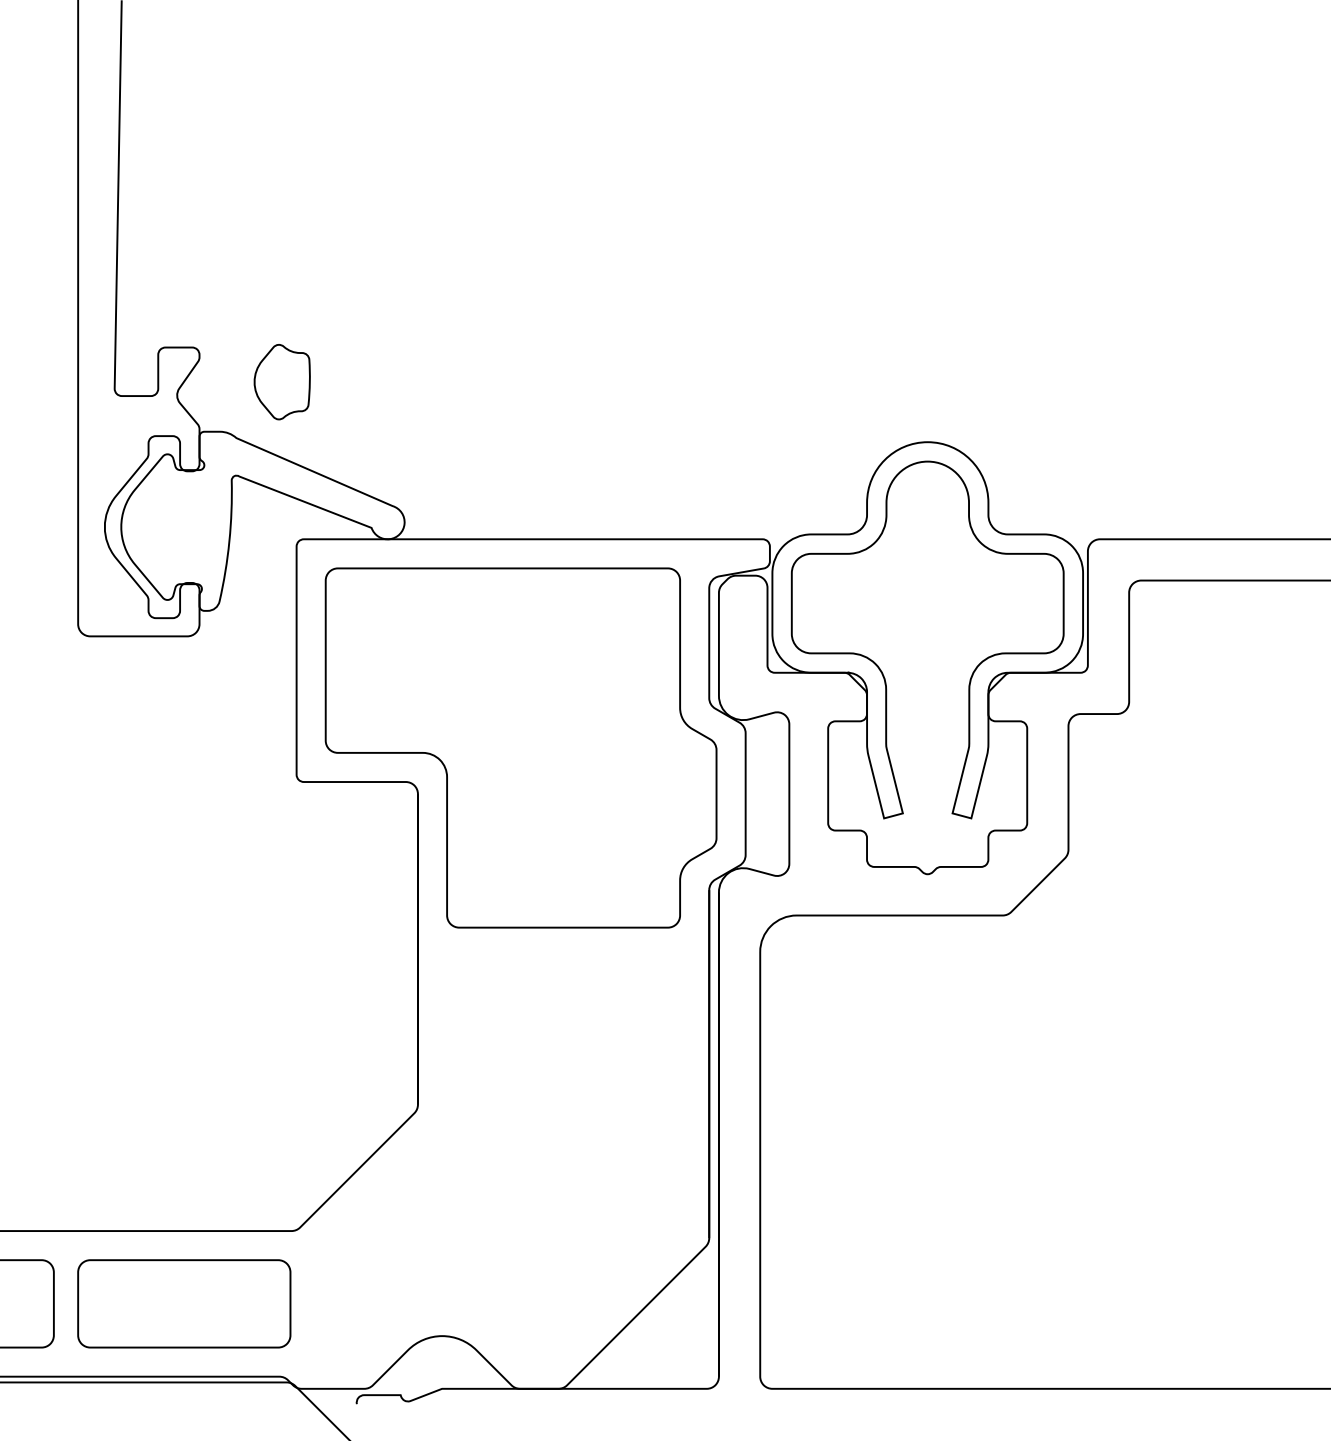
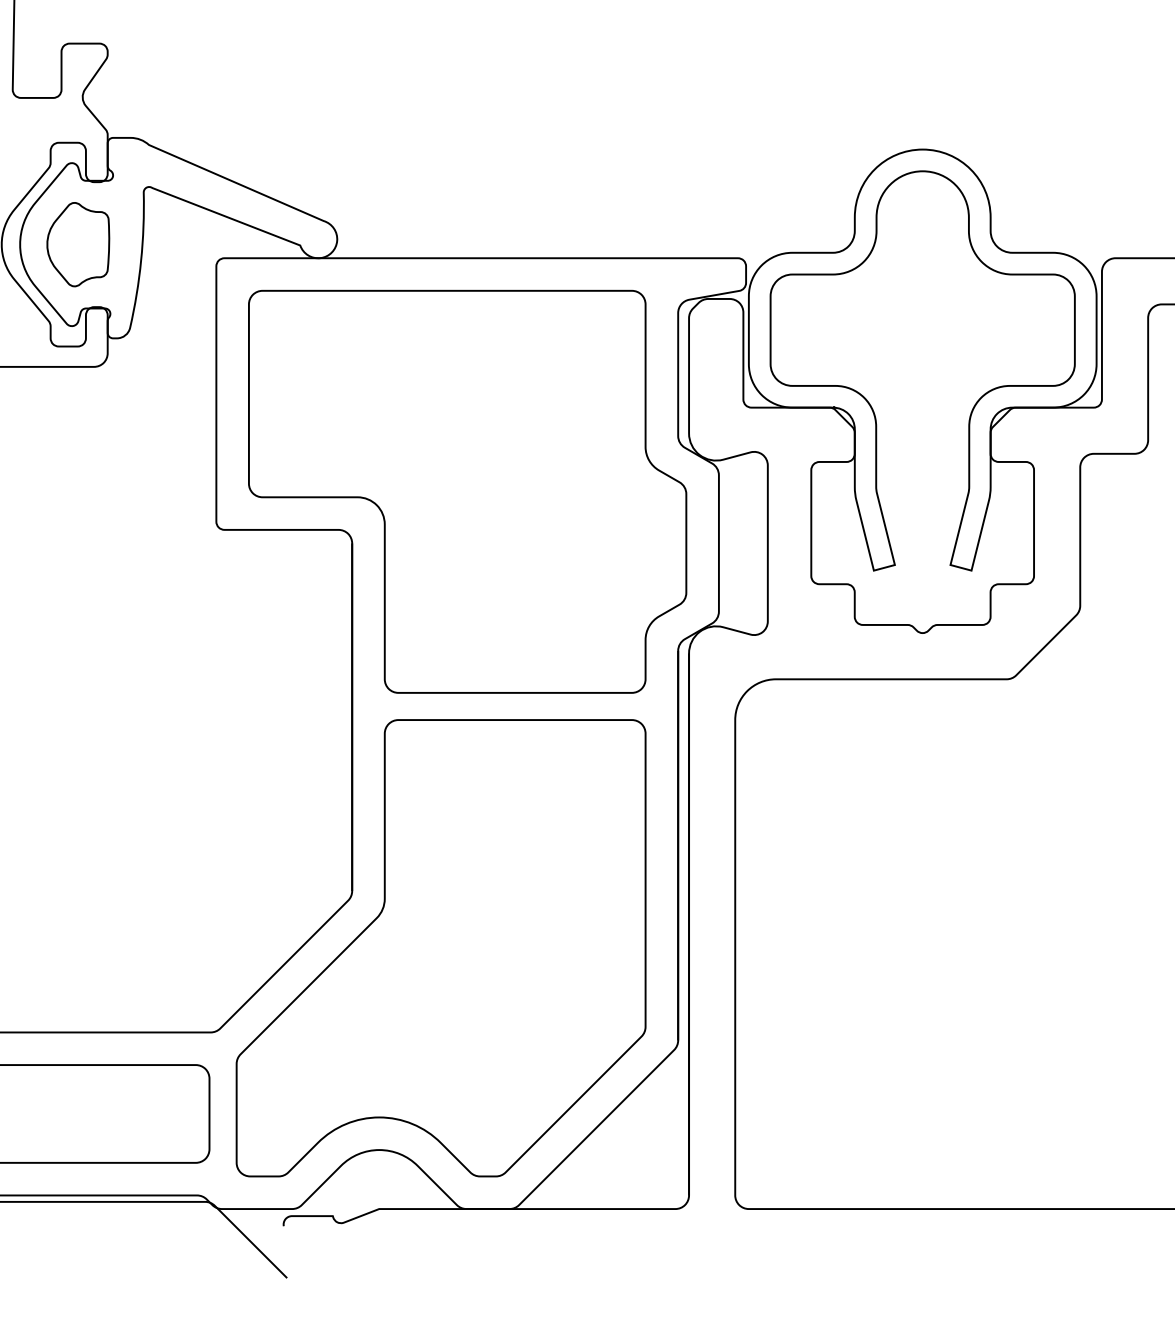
part: (281, 382) -> (77, 245), moved
part: (496, 1155) -> (440, 947), added

